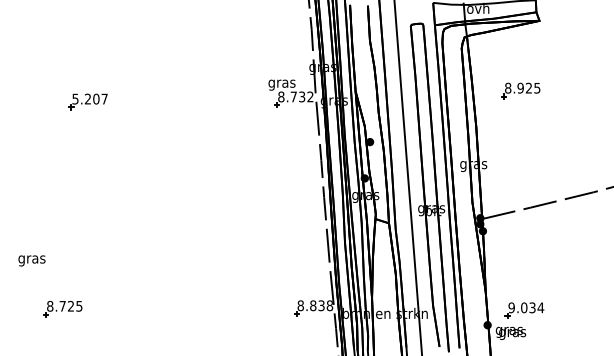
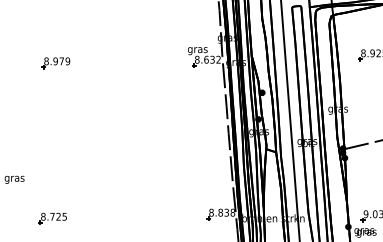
text: (293, 96) -> (206, 59), 8.732 -> 8.632
text: (89, 98) -> (56, 60), 5.207 -> 8.979
part: (62, 308) -> (52, 218), moved

